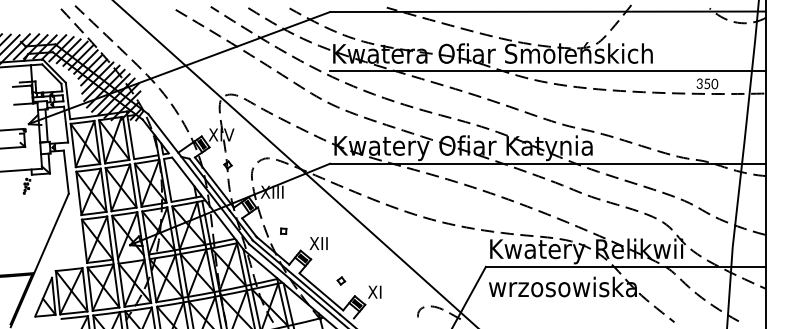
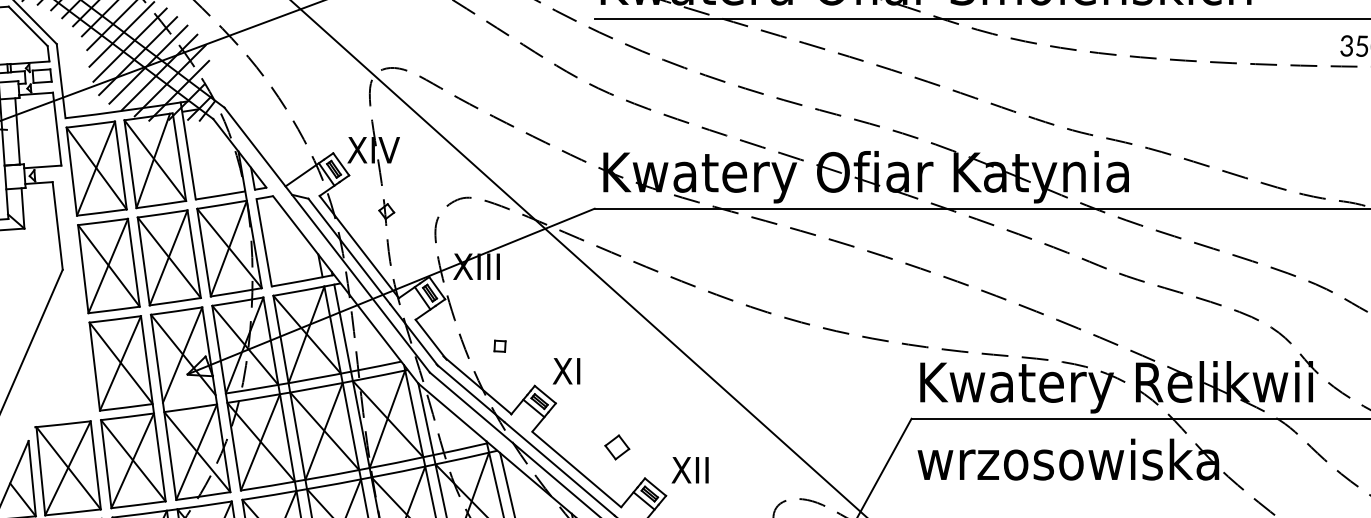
text: (326, 243) -> (587, 371), XII -> XI
part: (341, 280) -> (617, 446), size x1.6
text: (385, 291) -> (707, 468), XI -> XII

